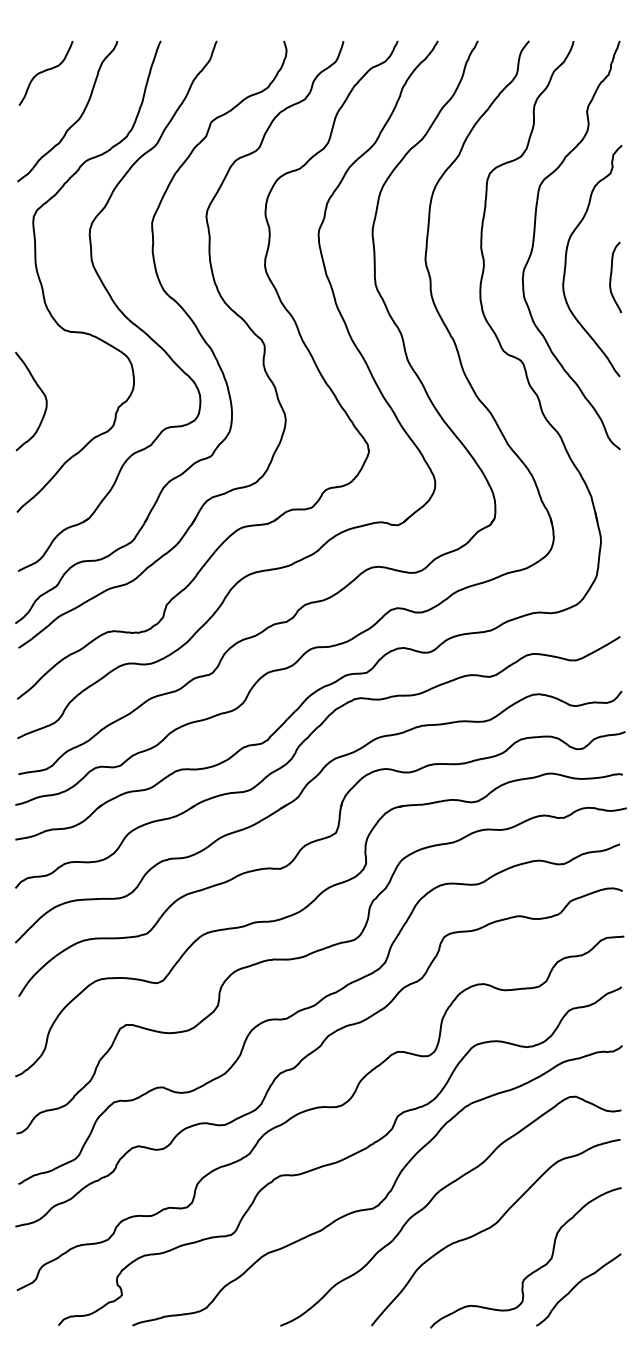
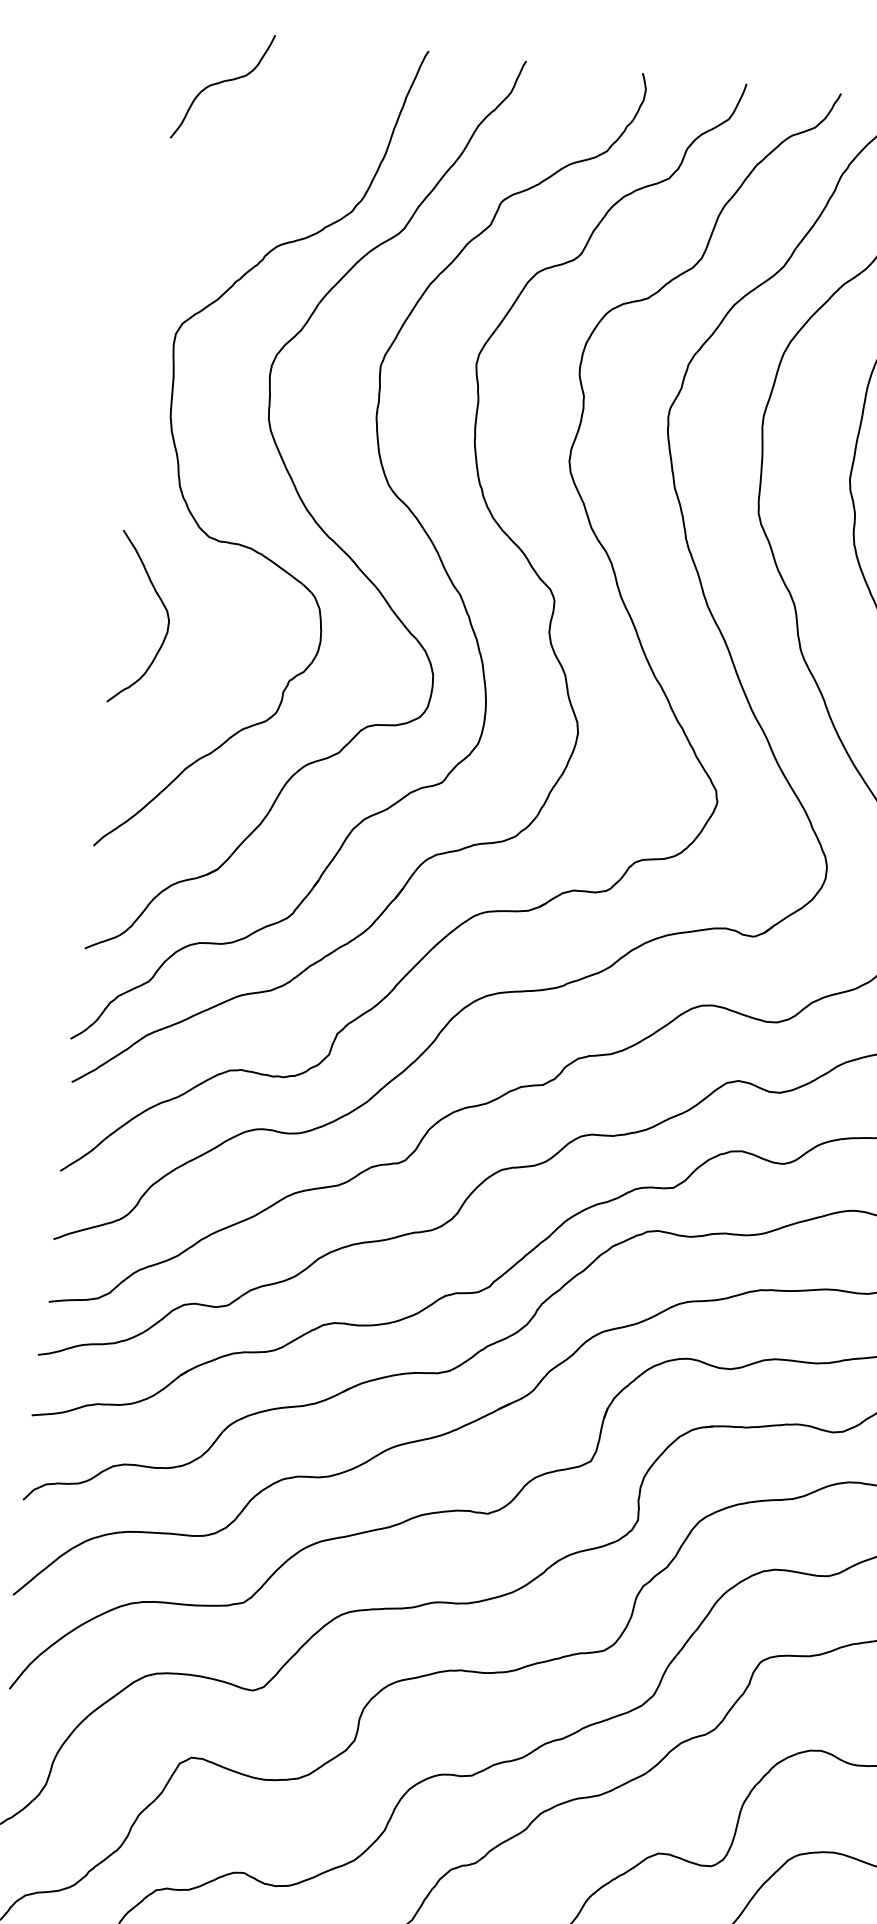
curve: (76, 120) -> (267, 174), removed
curve: (43, 395) -> (164, 610), moved

